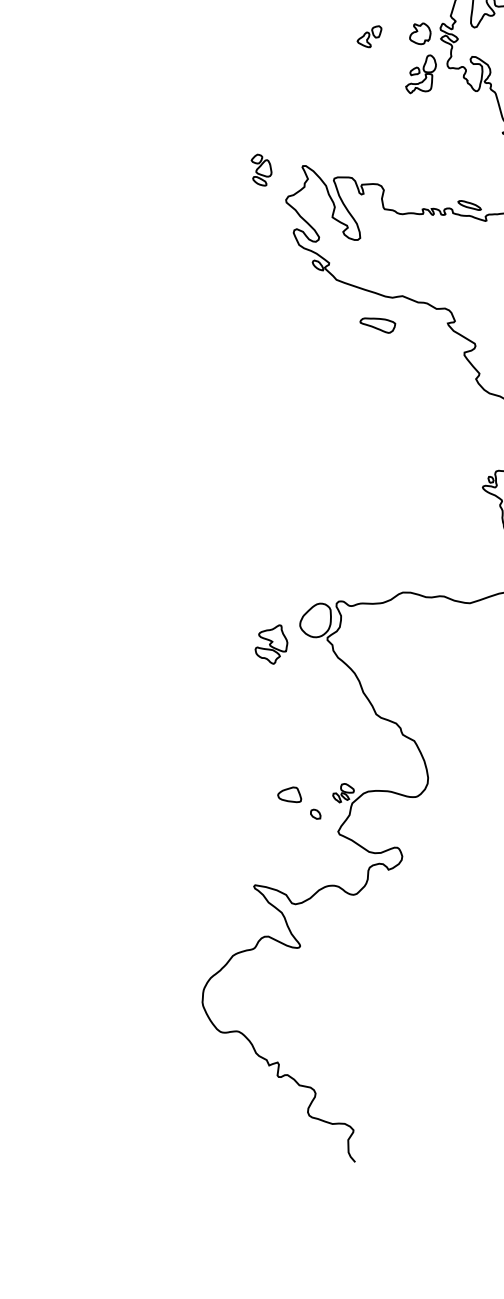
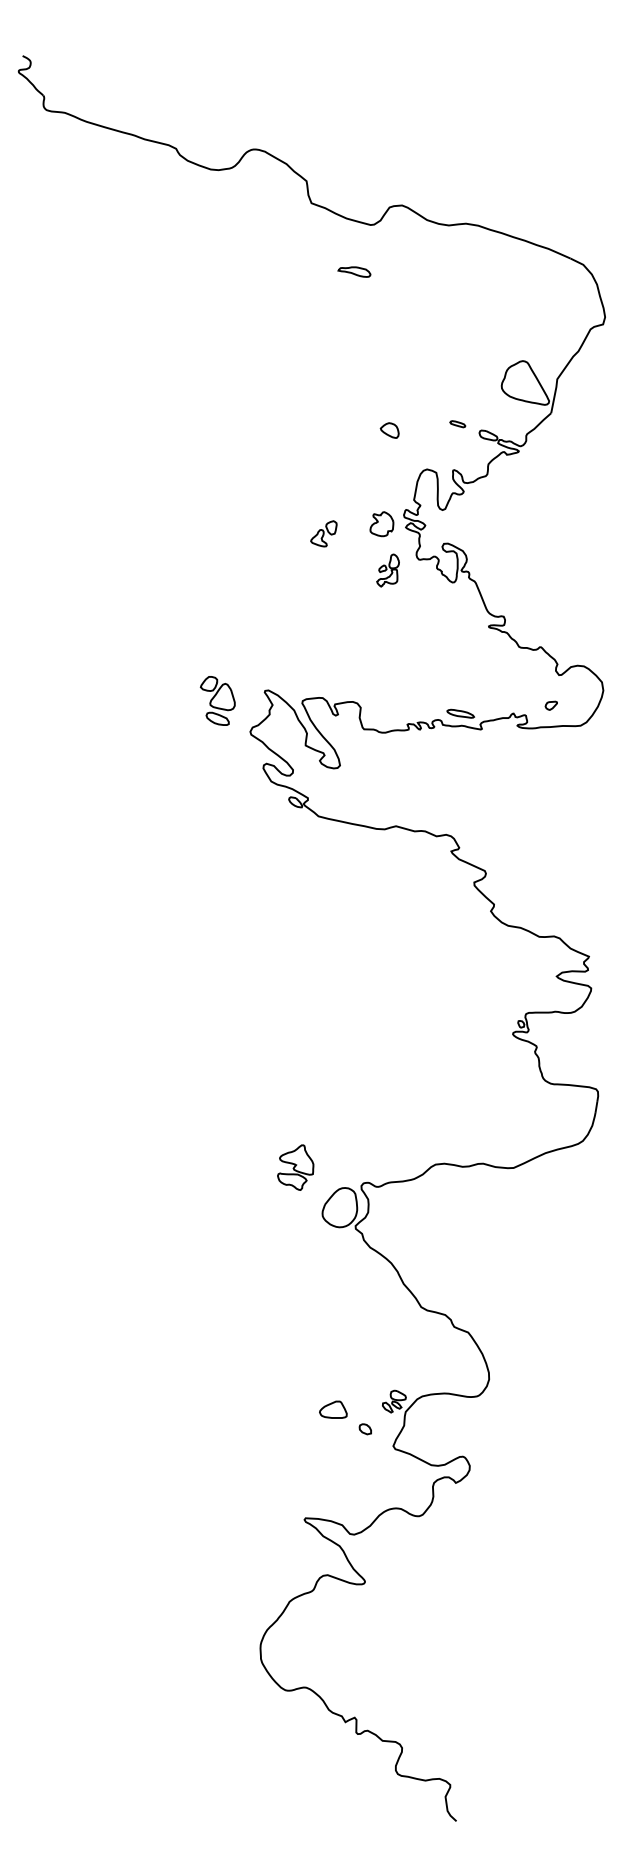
part: (420, 74) -> (387, 570), size x0.7
part: (261, 170) -> (218, 701), size x1.4
part: (377, 325) -> (371, 862), removed
part: (271, 643) -> (295, 1167), moved

